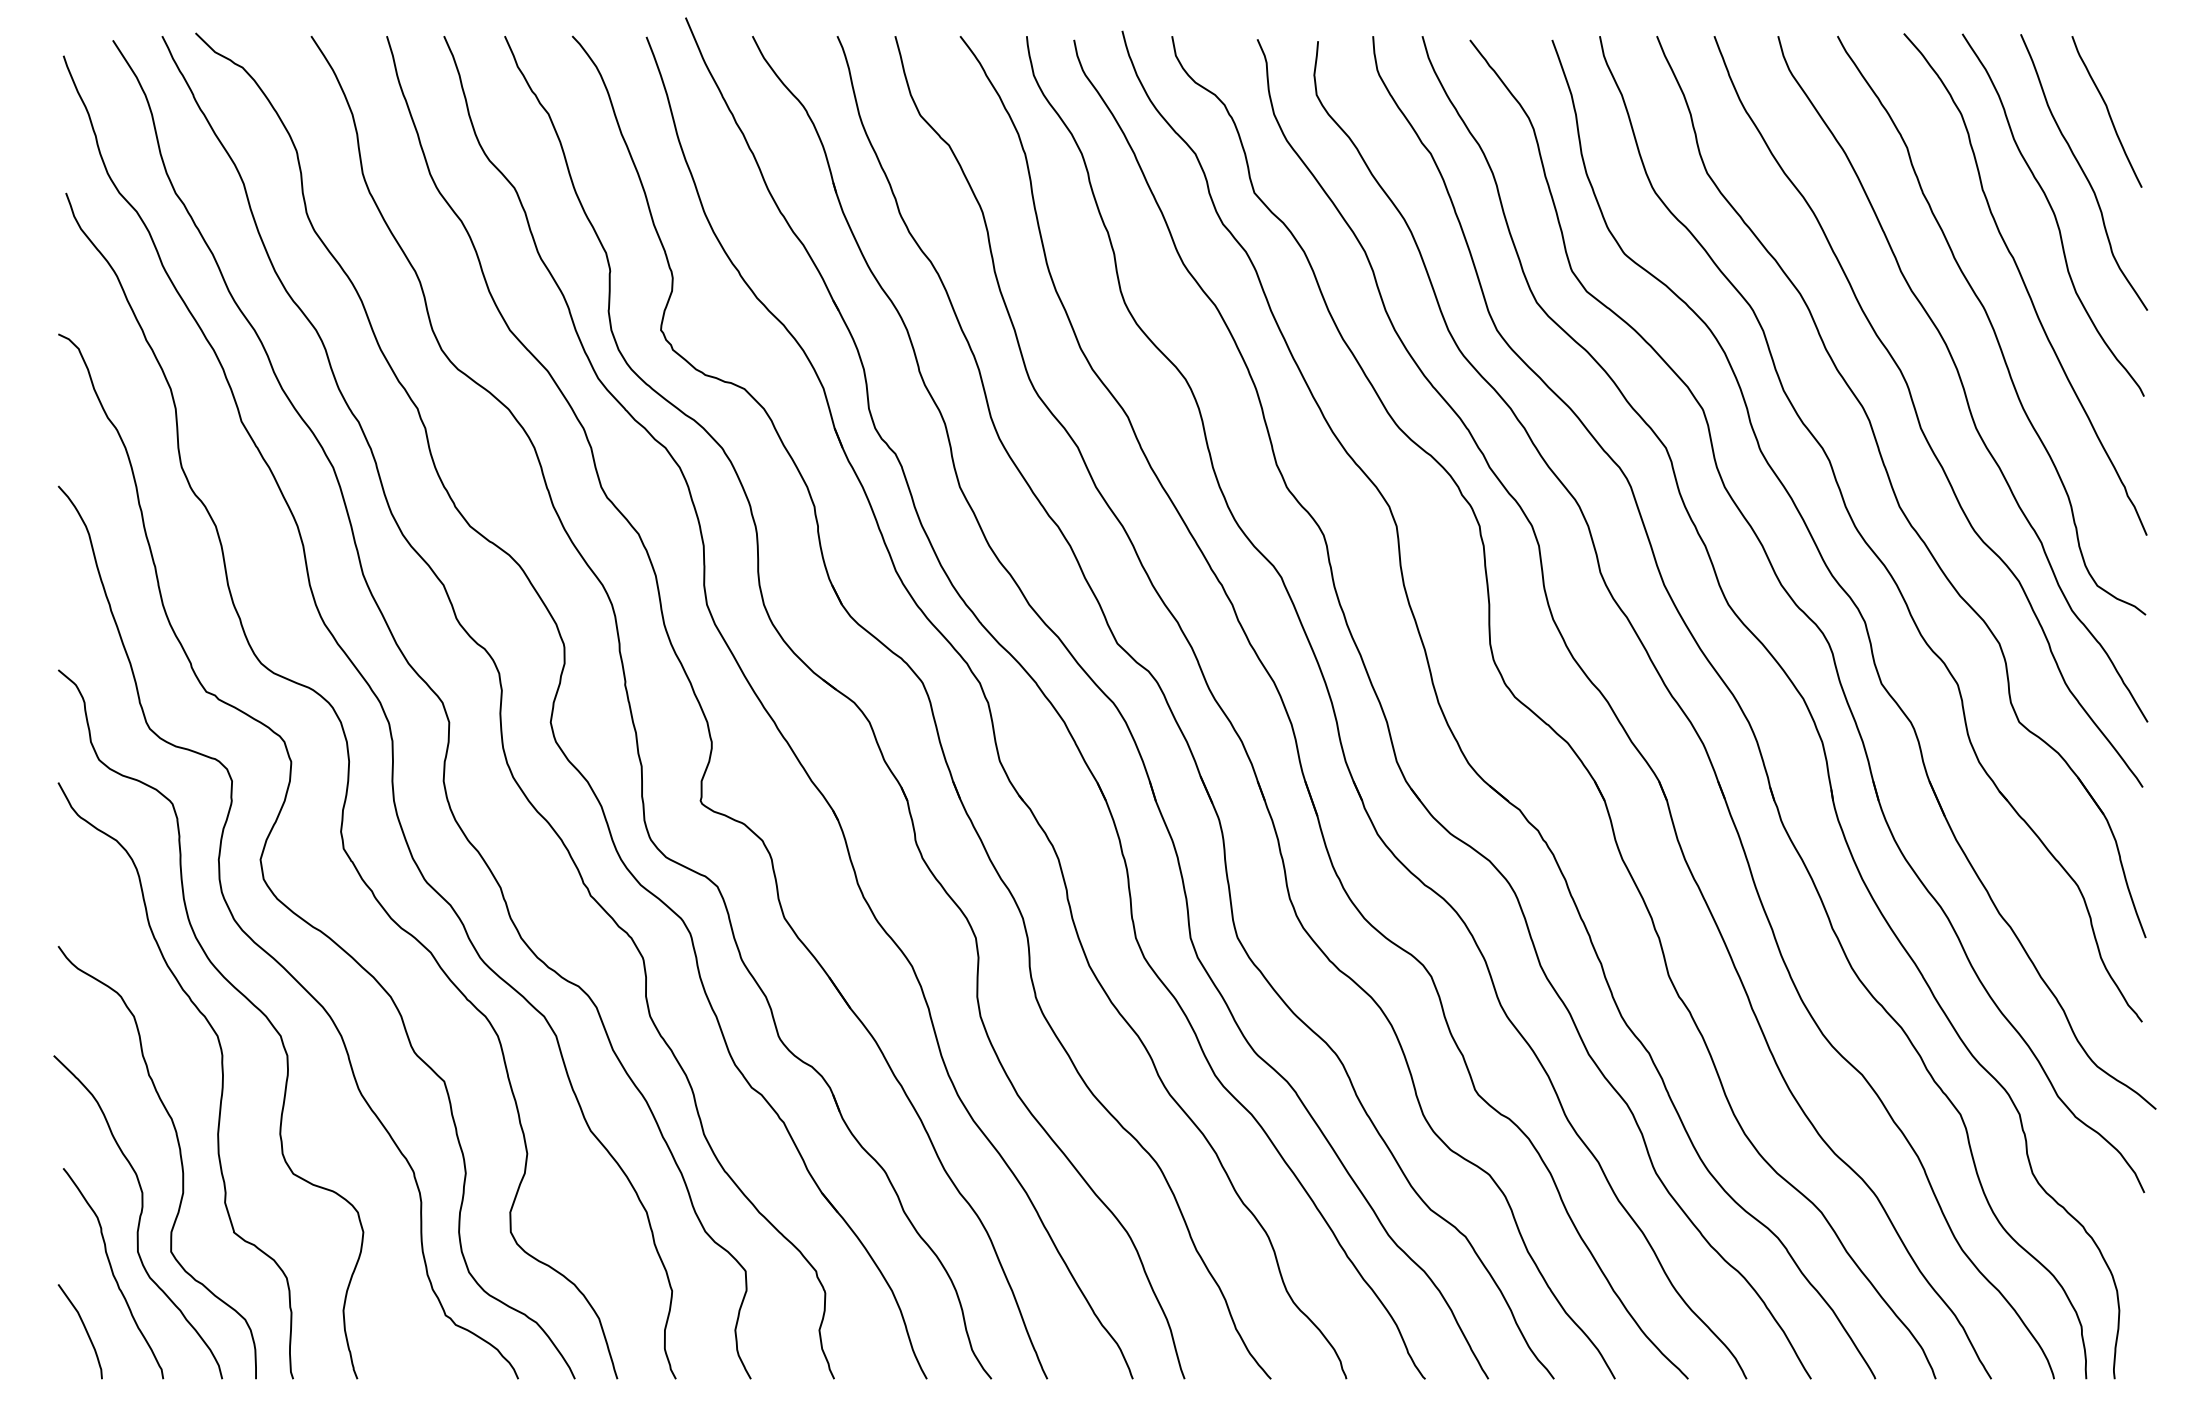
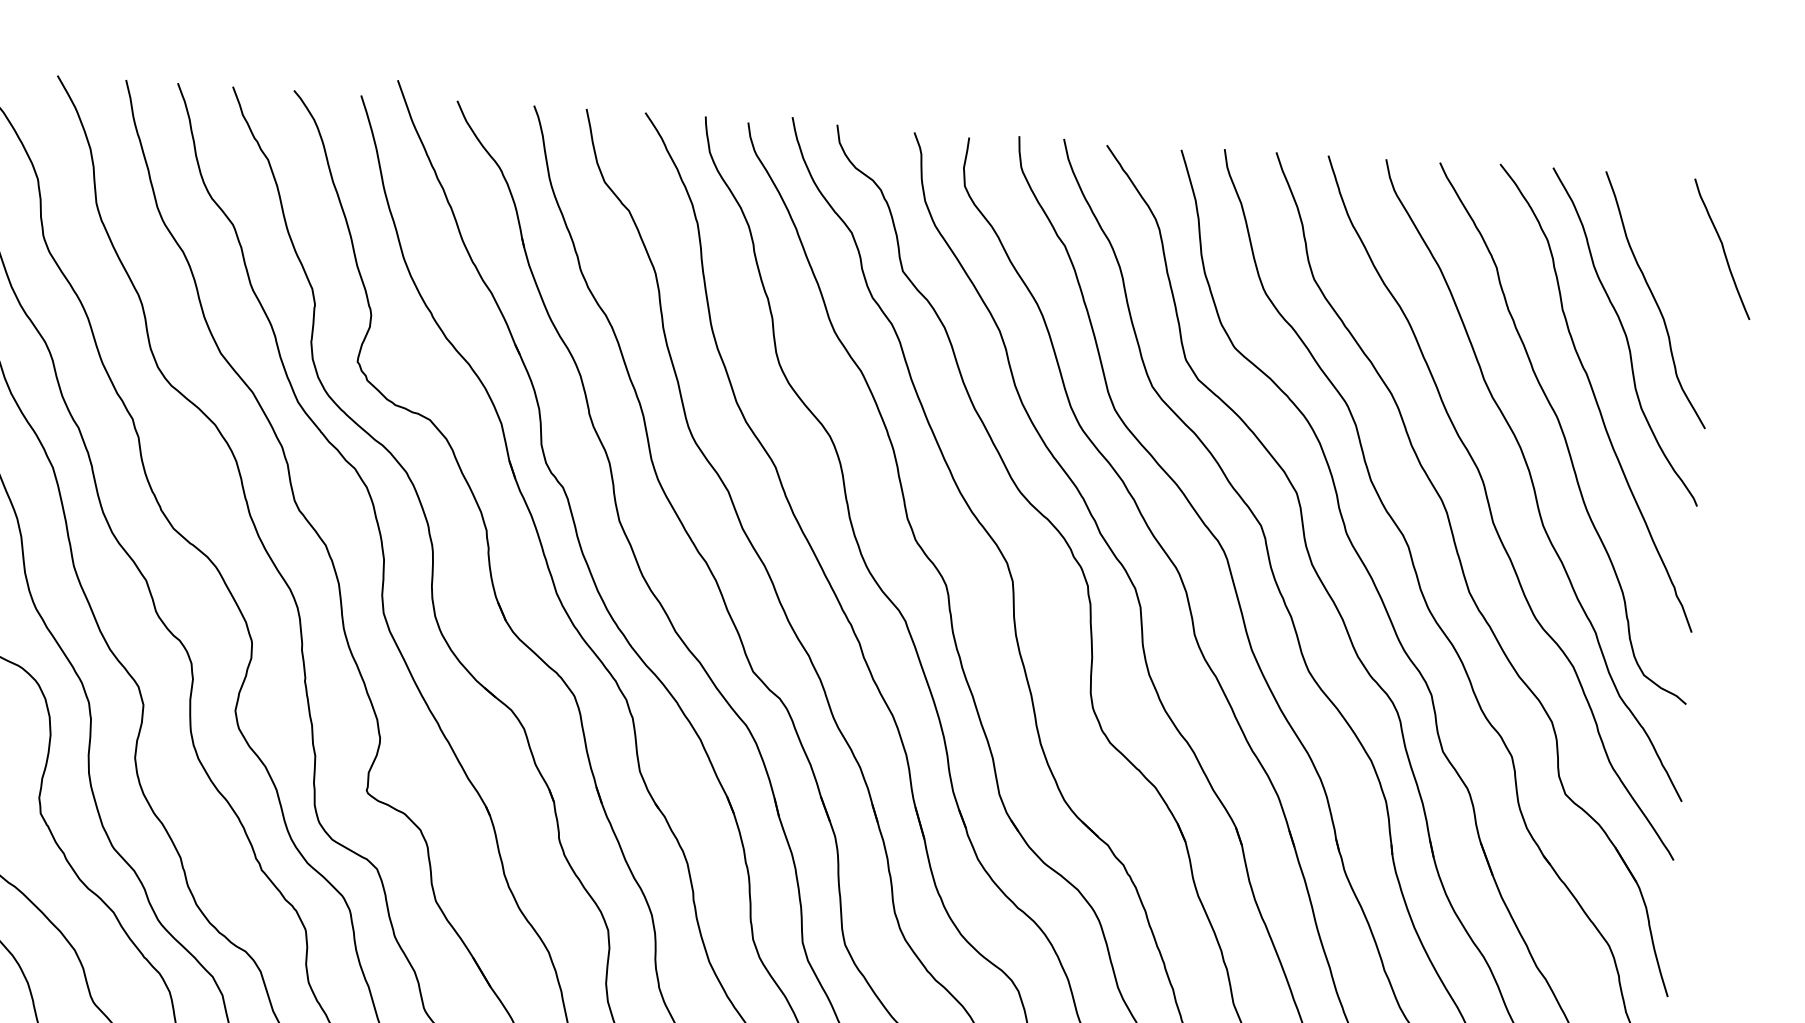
curve: (2107, 111) -> (1722, 248), moved

